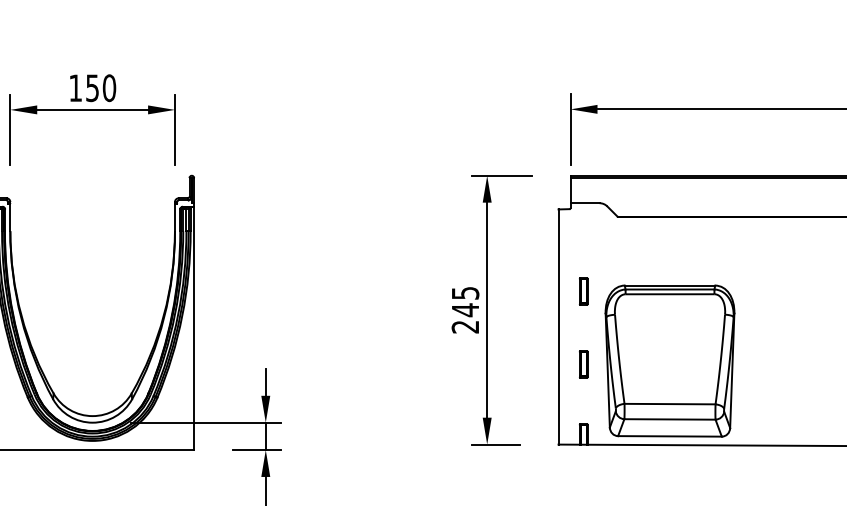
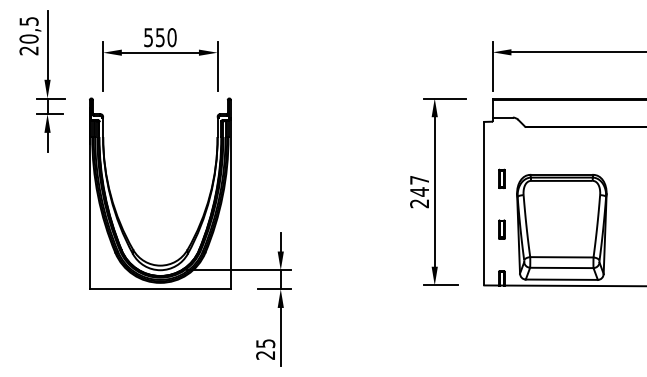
text: (75, 88) -> (148, 37), 150 -> 550
text: (465, 293) -> (419, 180), 245 -> 247

